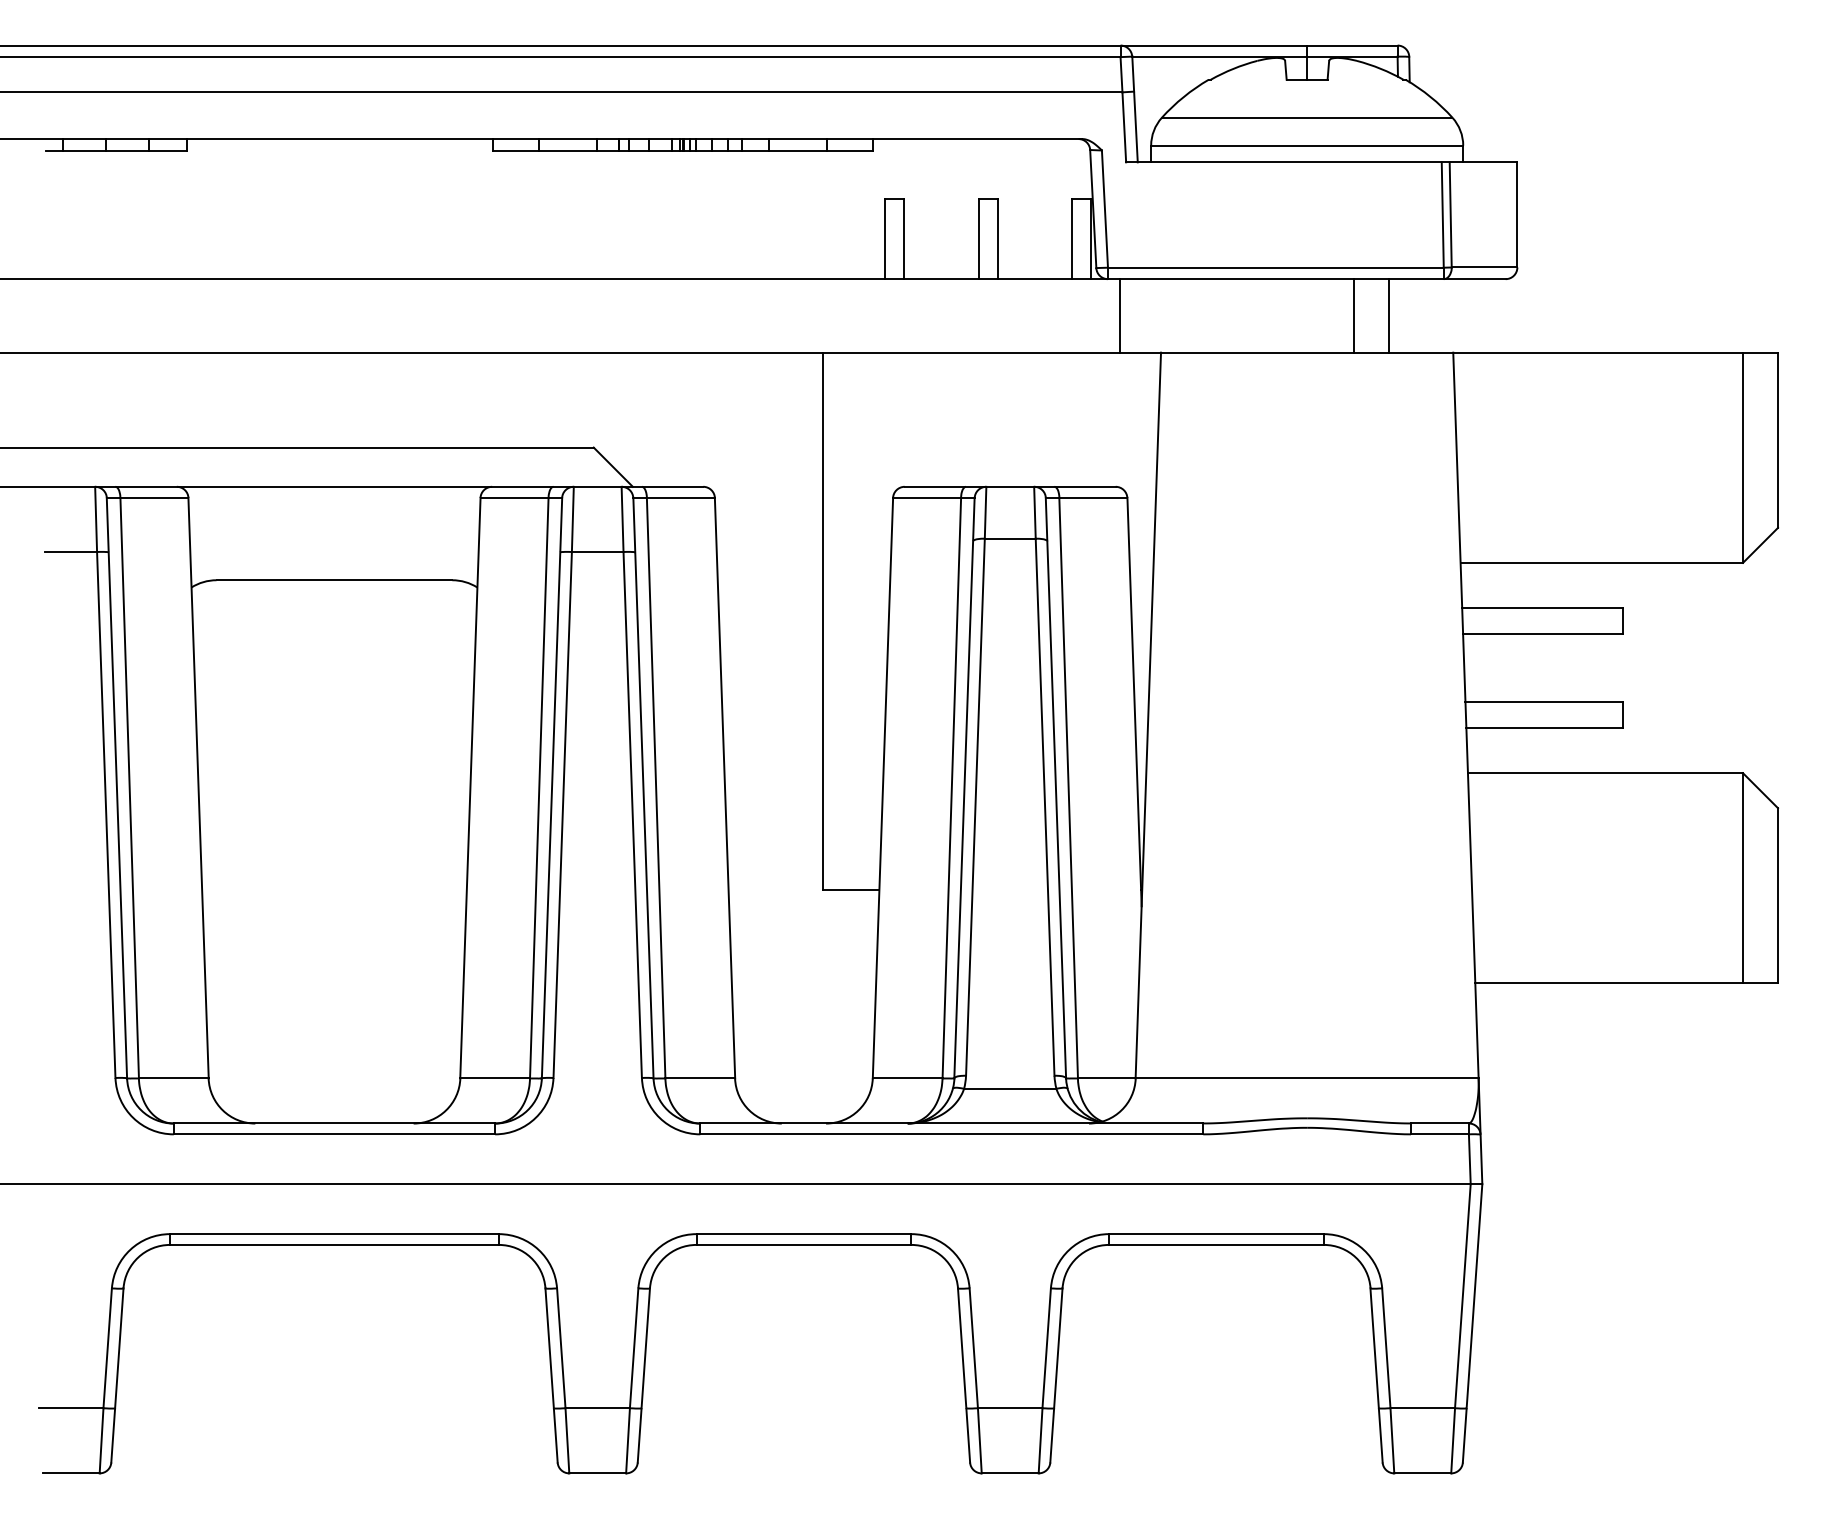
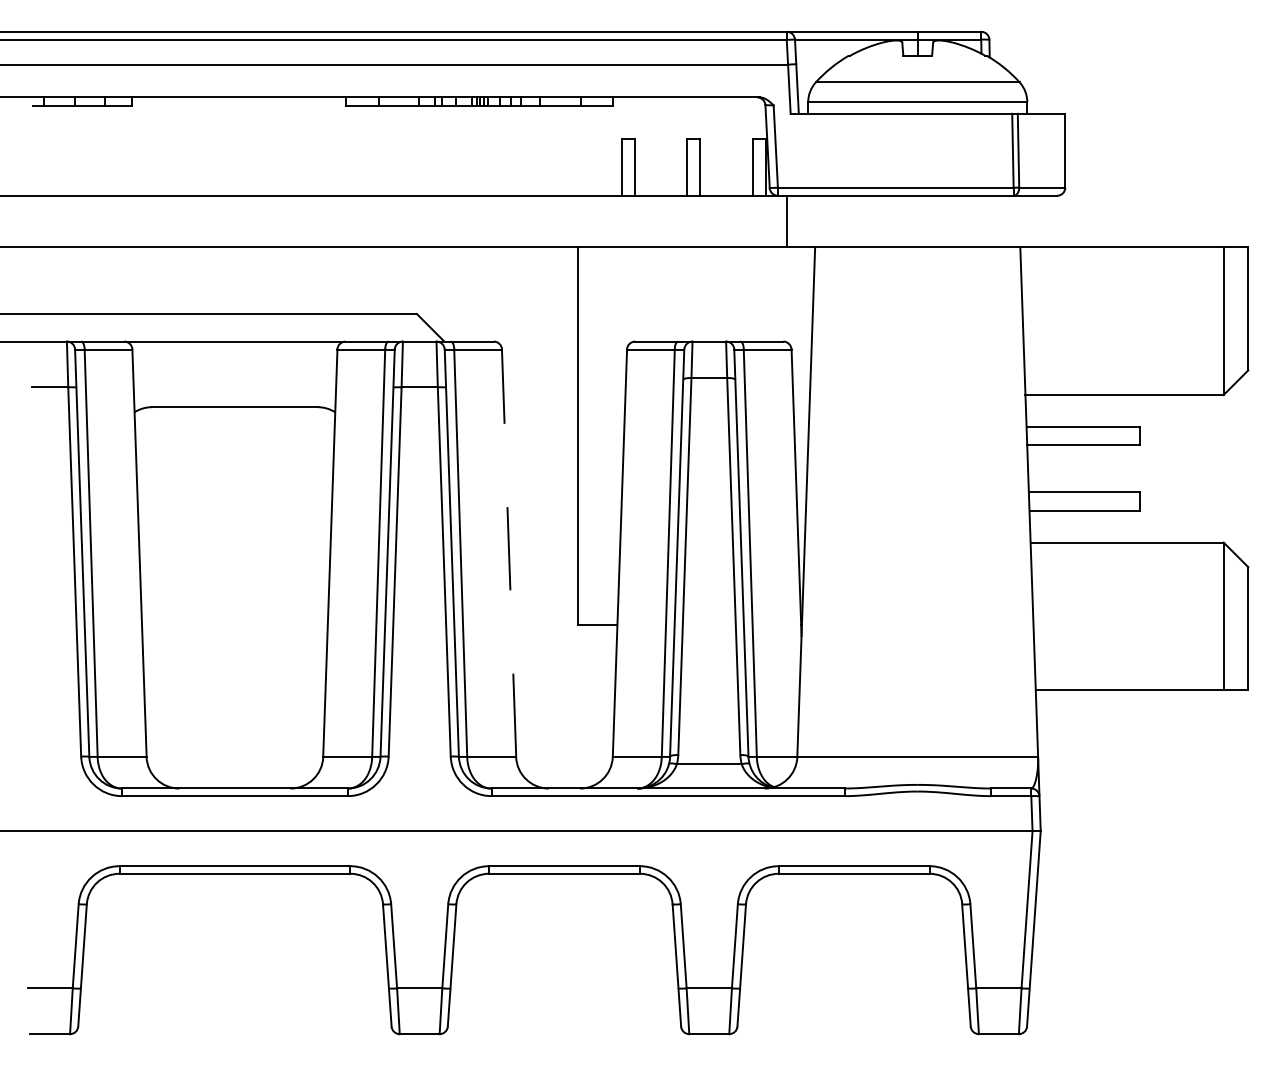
line: (1353, 315) -> (950, 221), removed
line: (1389, 315) -> (975, 221), removed
line: (725, 787) -> (509, 552), solid -> dashed

